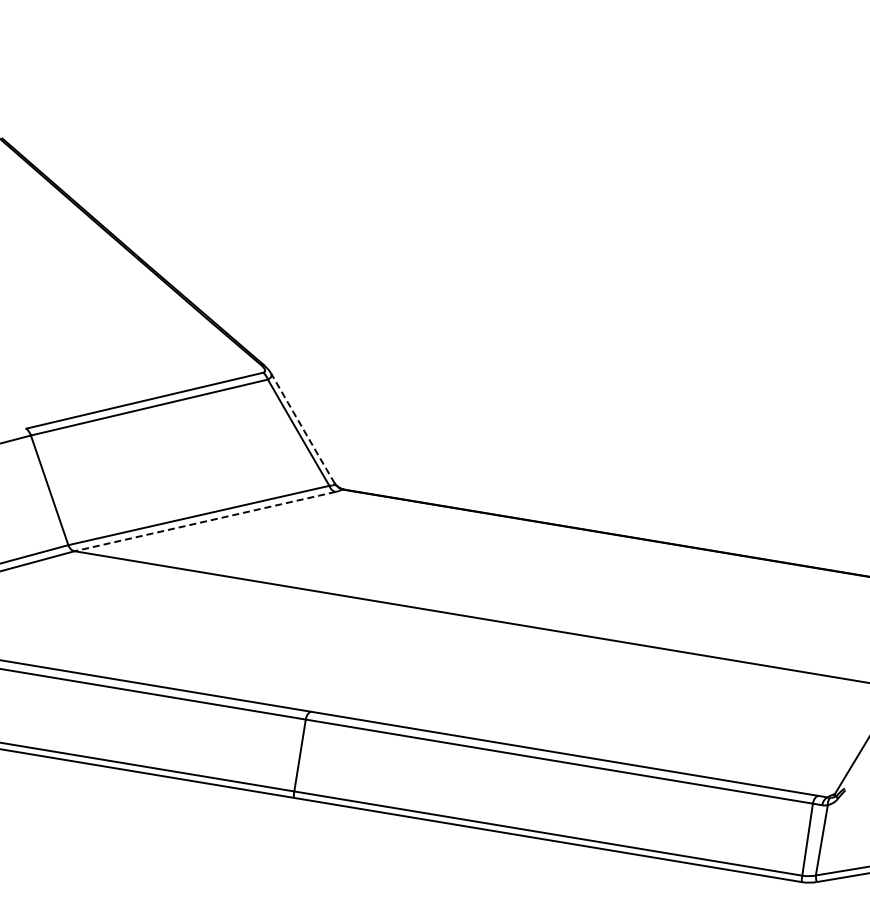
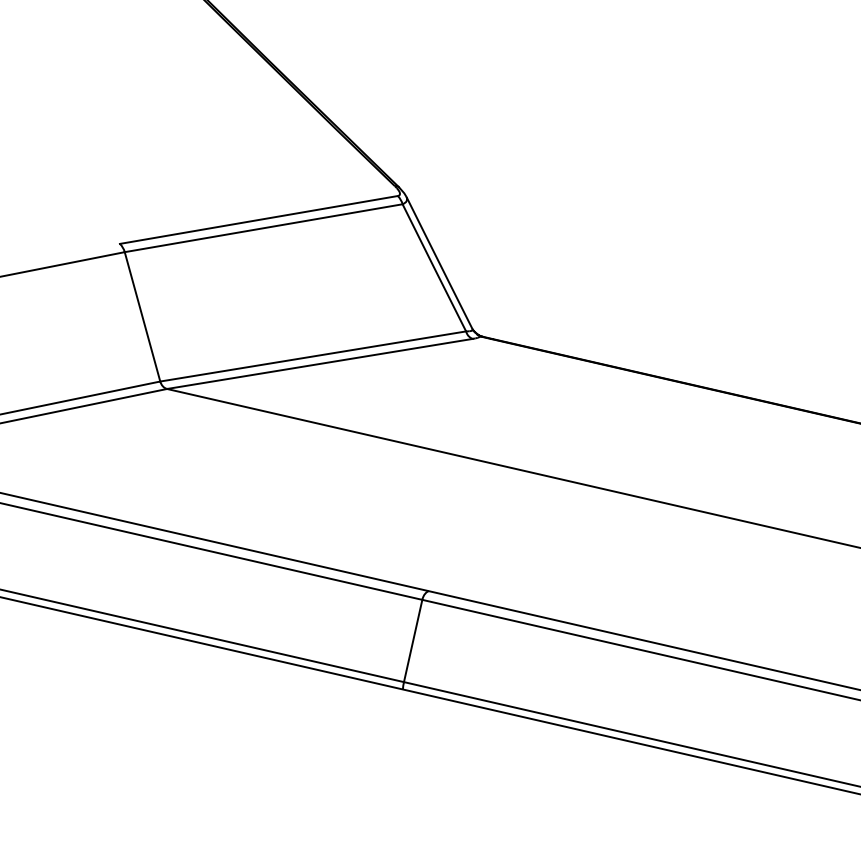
line: (302, 428) -> (439, 263), dashed -> solid
line: (205, 521) -> (320, 363), dashed -> solid

